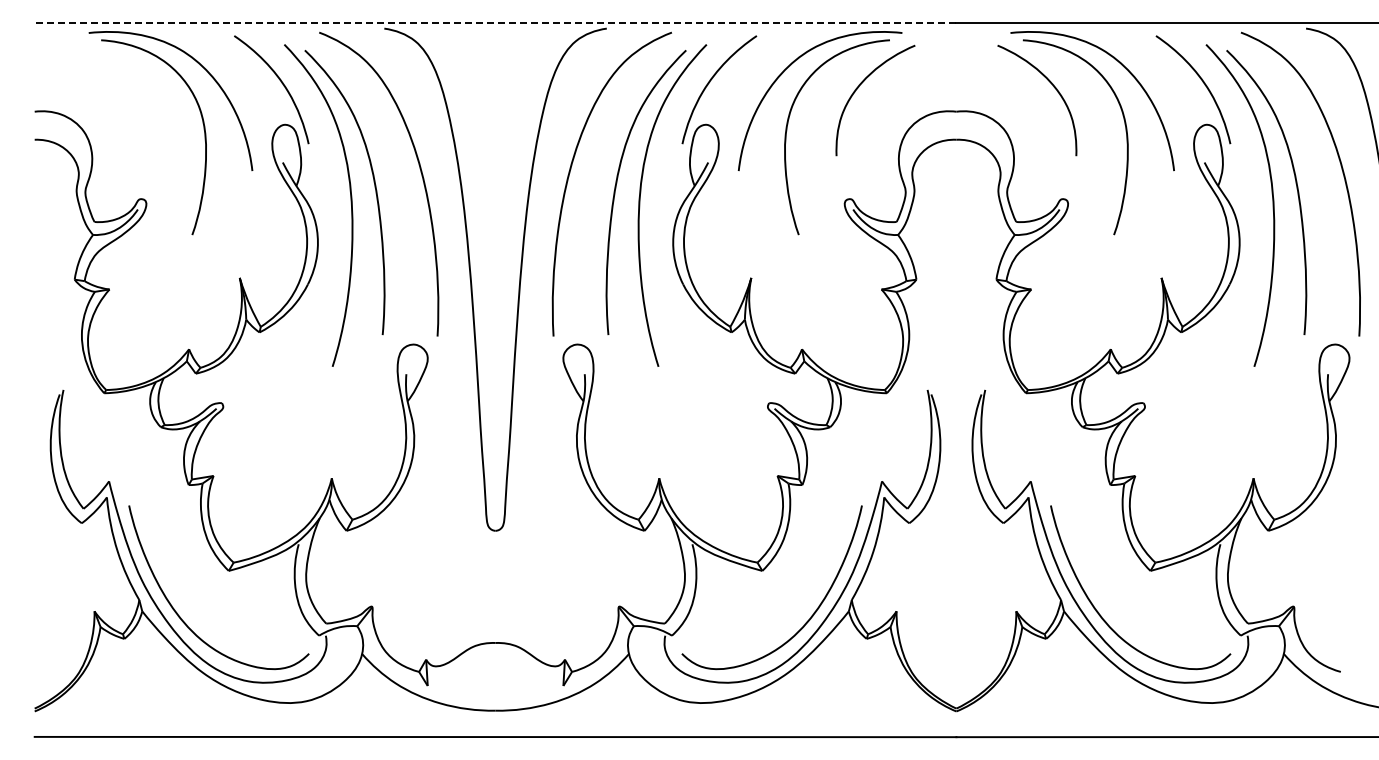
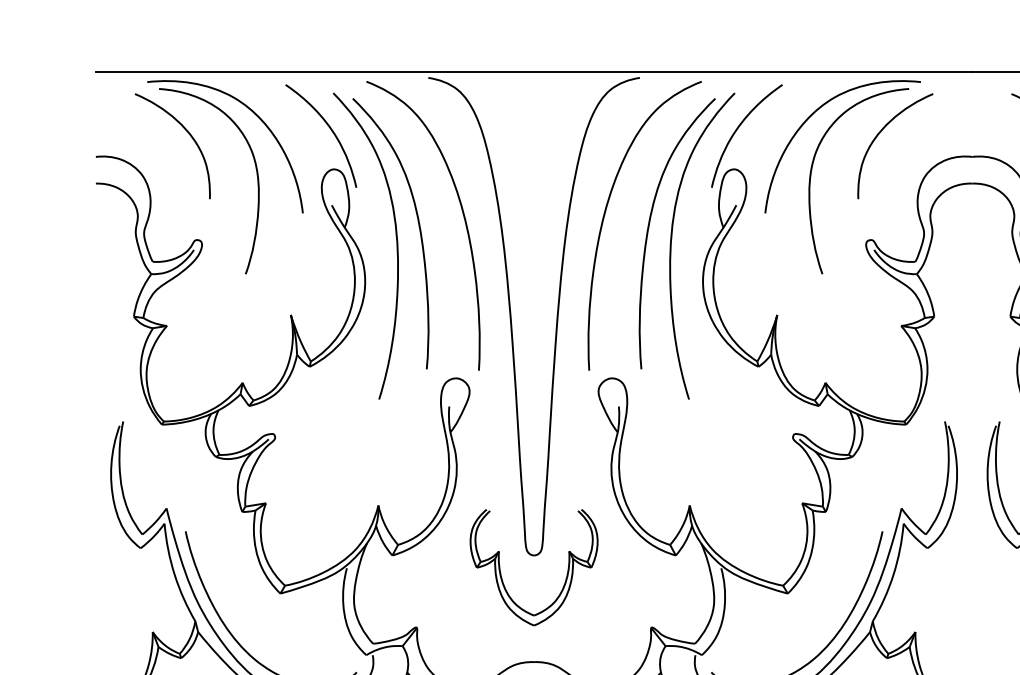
line: (495, 22) -> (534, 72), dashed -> solid
curve: (132, 88) -> (188, 134), added
part: (461, 550) -> (501, 574), added

